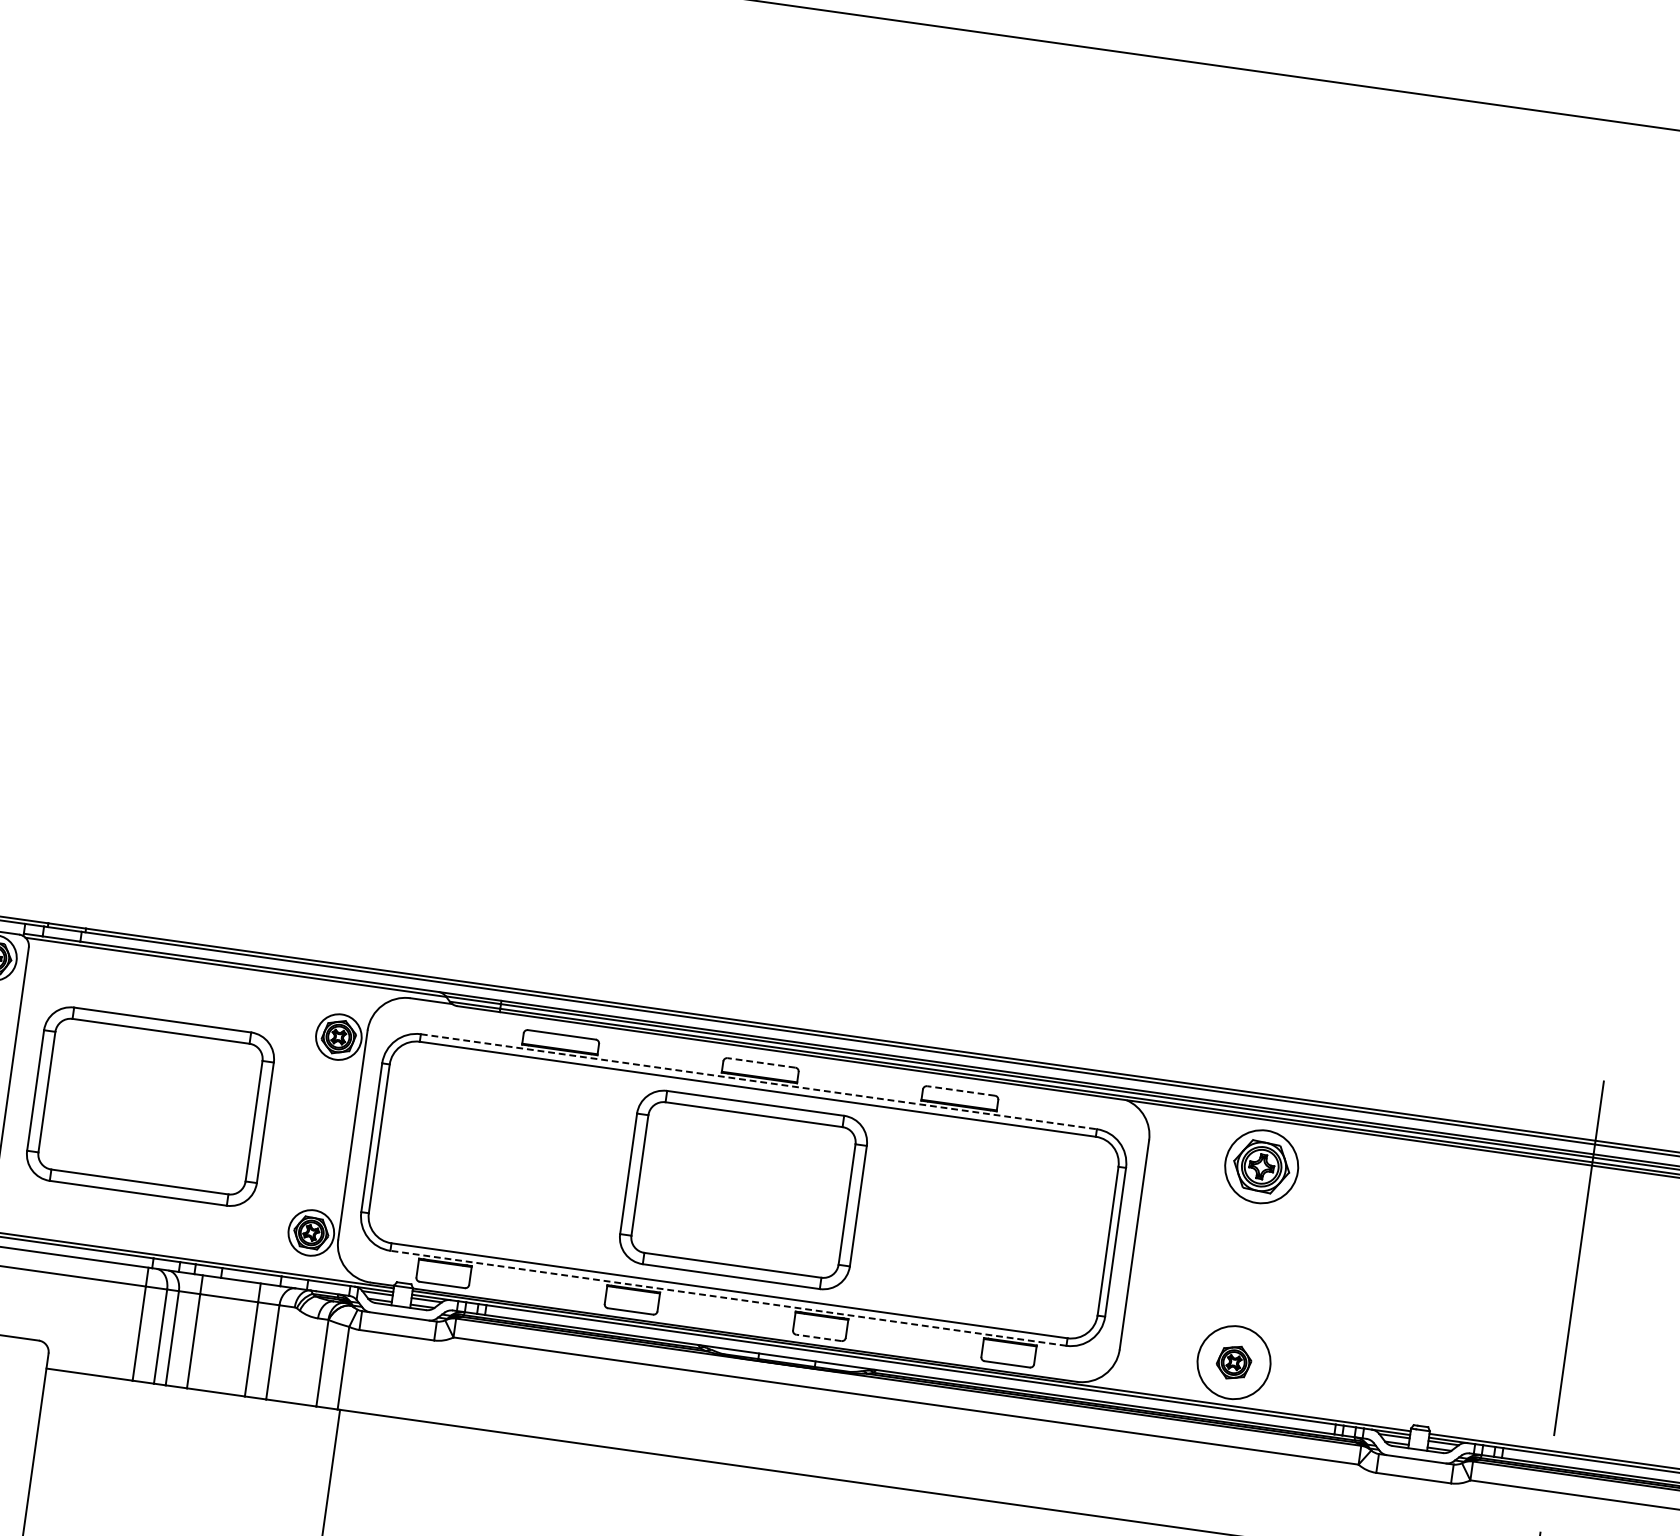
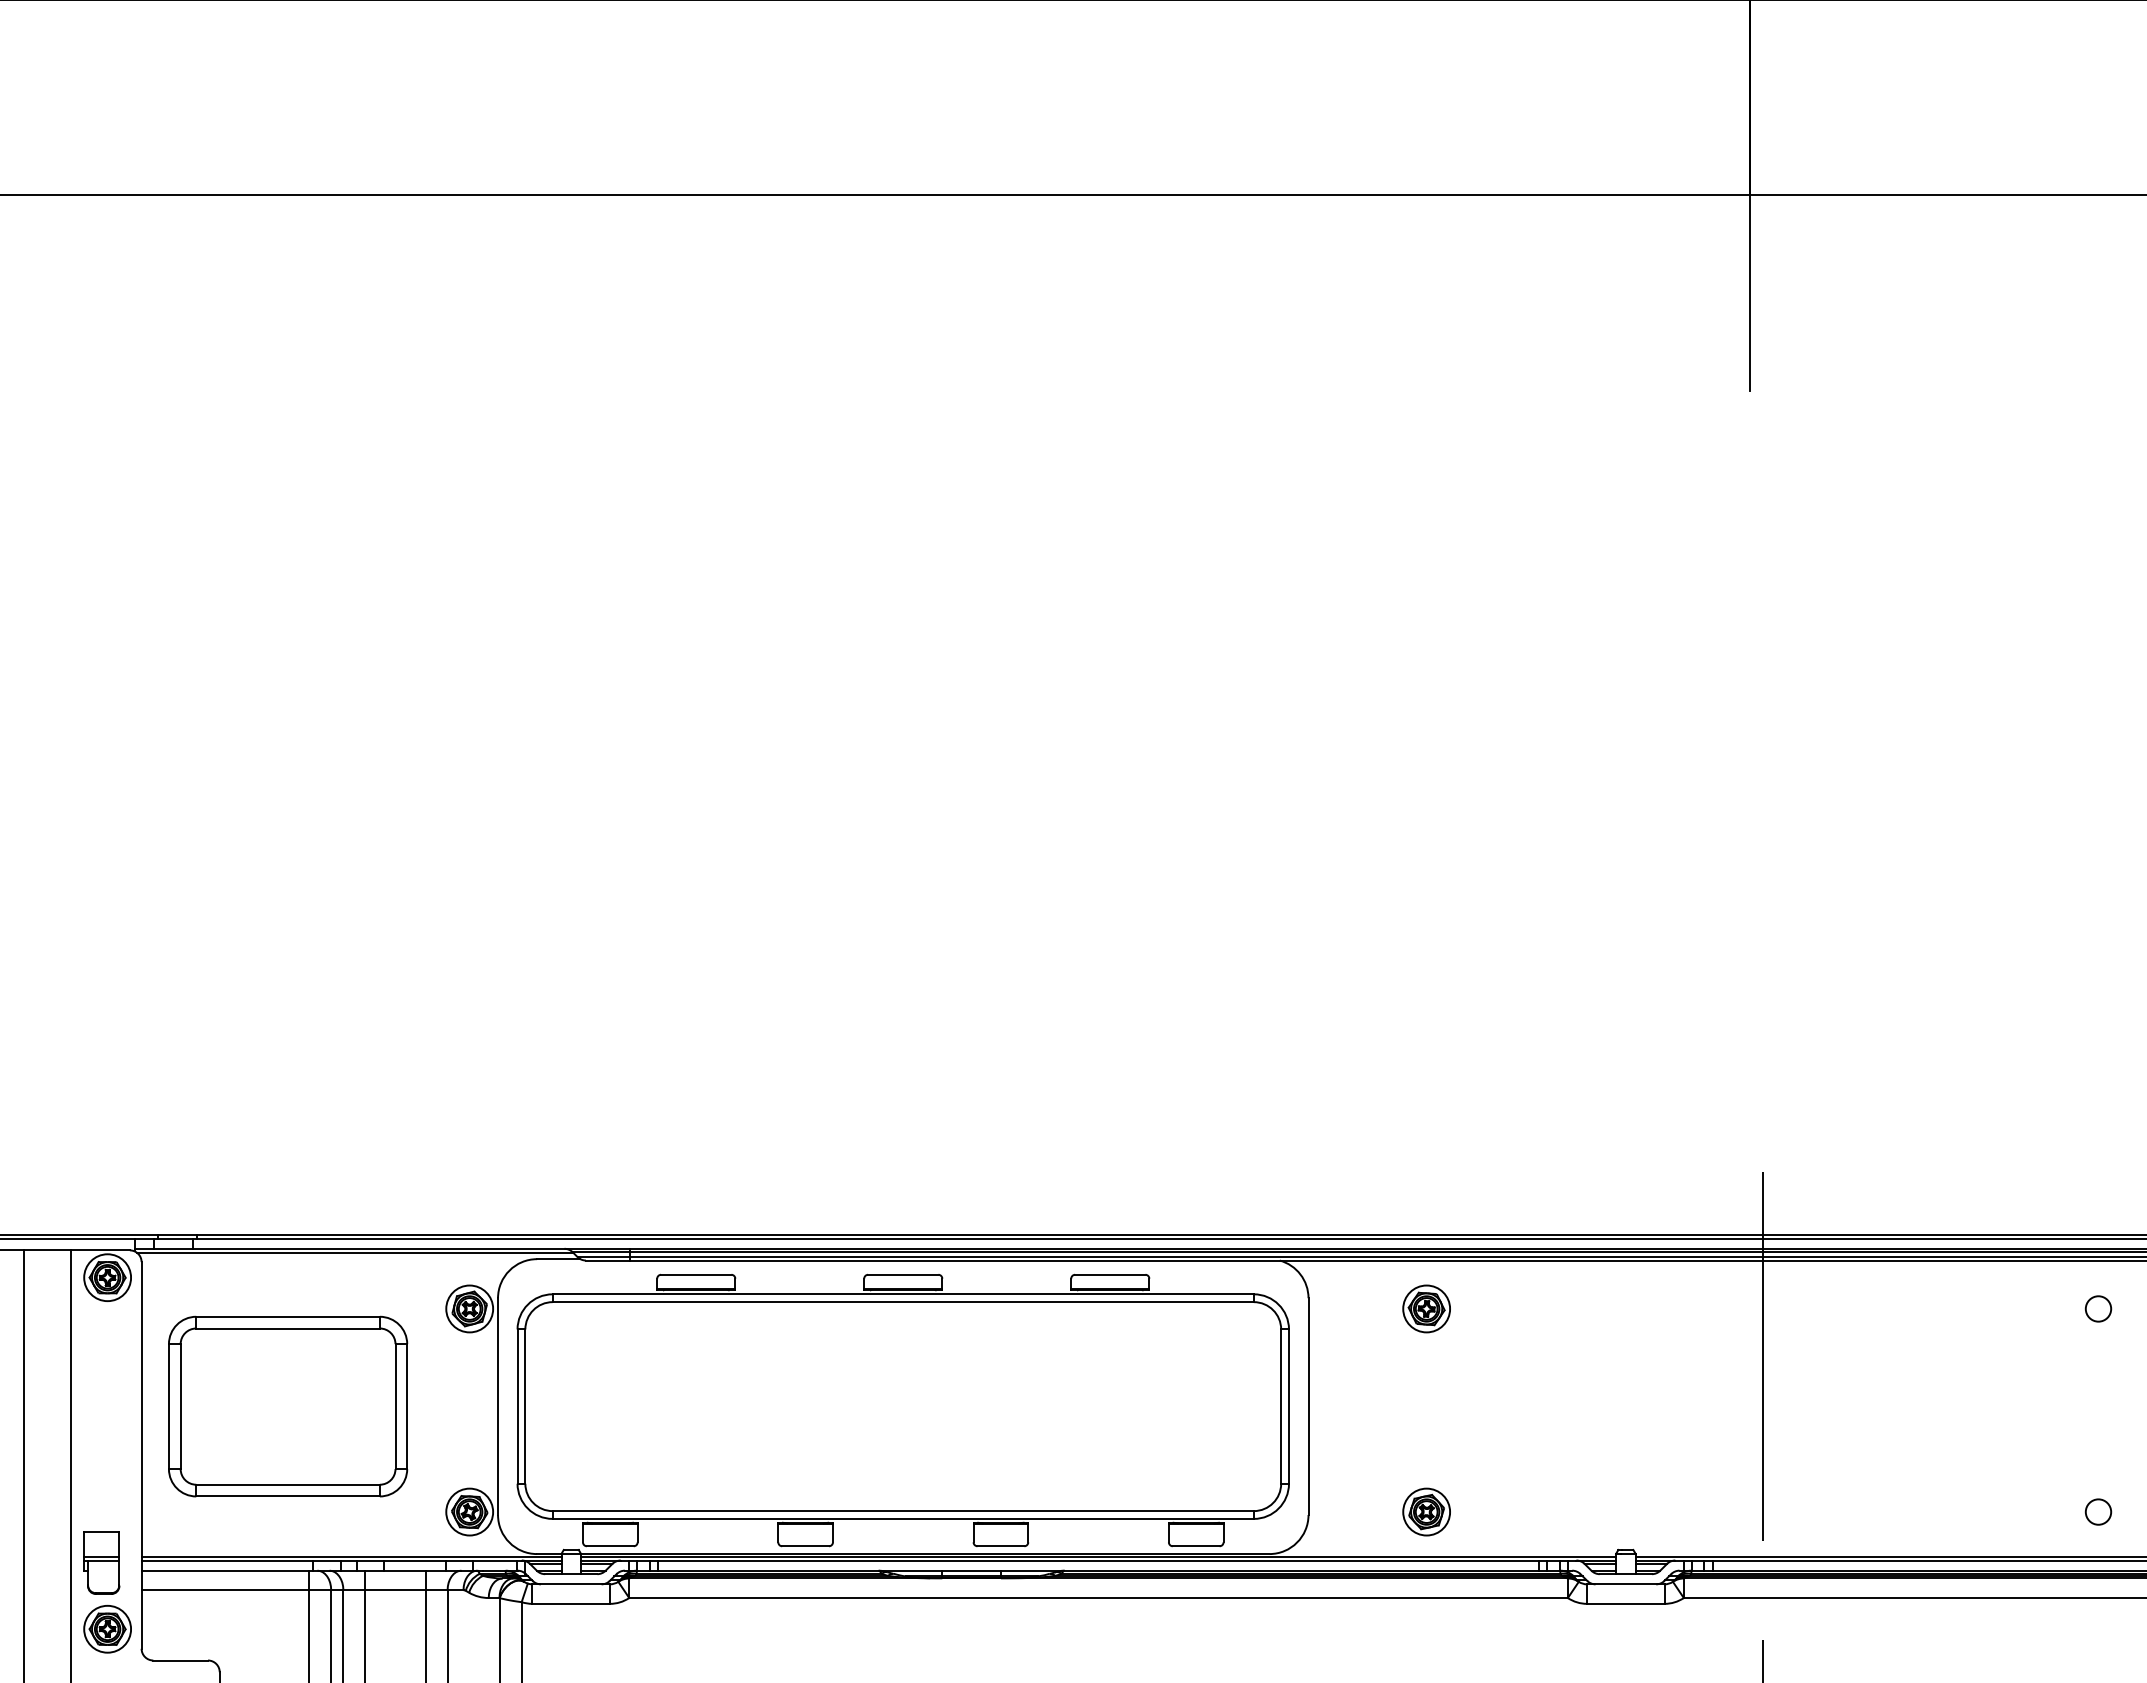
line: (760, 1062) -> (902, 1274), dashed -> solid
line: (759, 1081) -> (903, 1294), dashed -> solid
line: (960, 1090) -> (1109, 1274), dashed -> solid
part: (1261, 1166) -> (1426, 1308), size x0.62
part: (743, 1189) -> (903, 1406), removed
line: (728, 1297) -> (903, 1518), dashed -> solid
line: (818, 1338) -> (1000, 1546), dashed -> solid
circle: (1233, 1362) -> (1426, 1511), size x0.62

